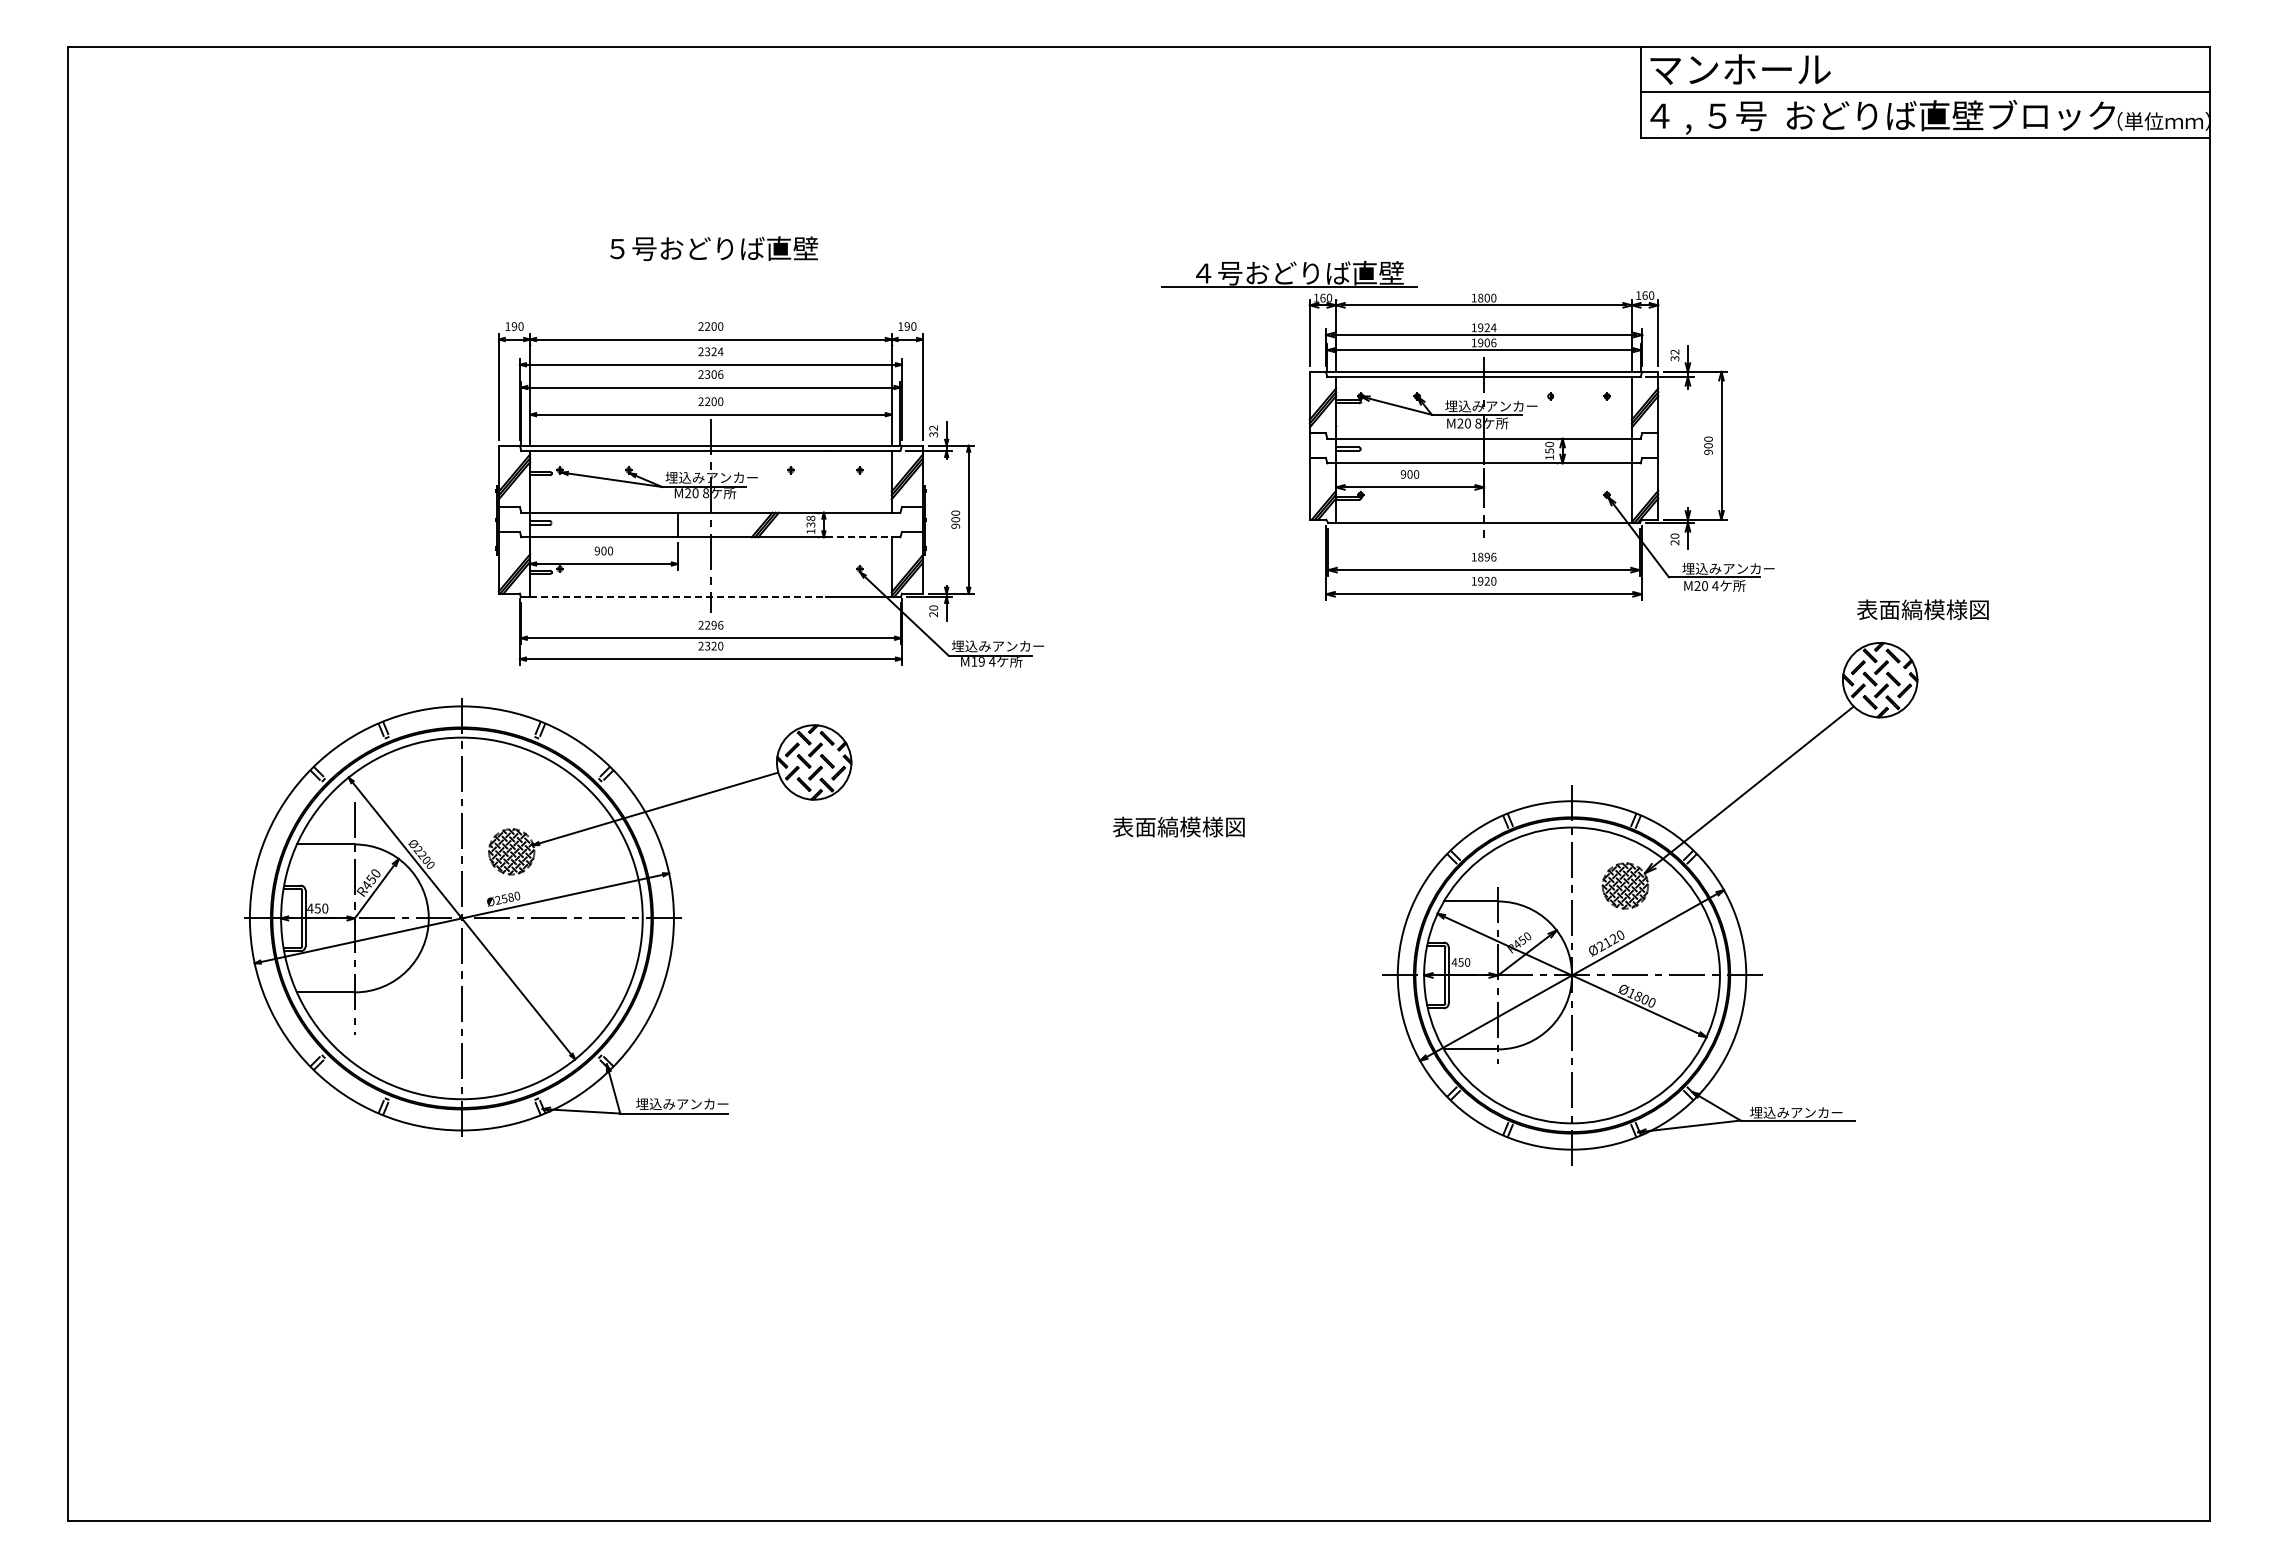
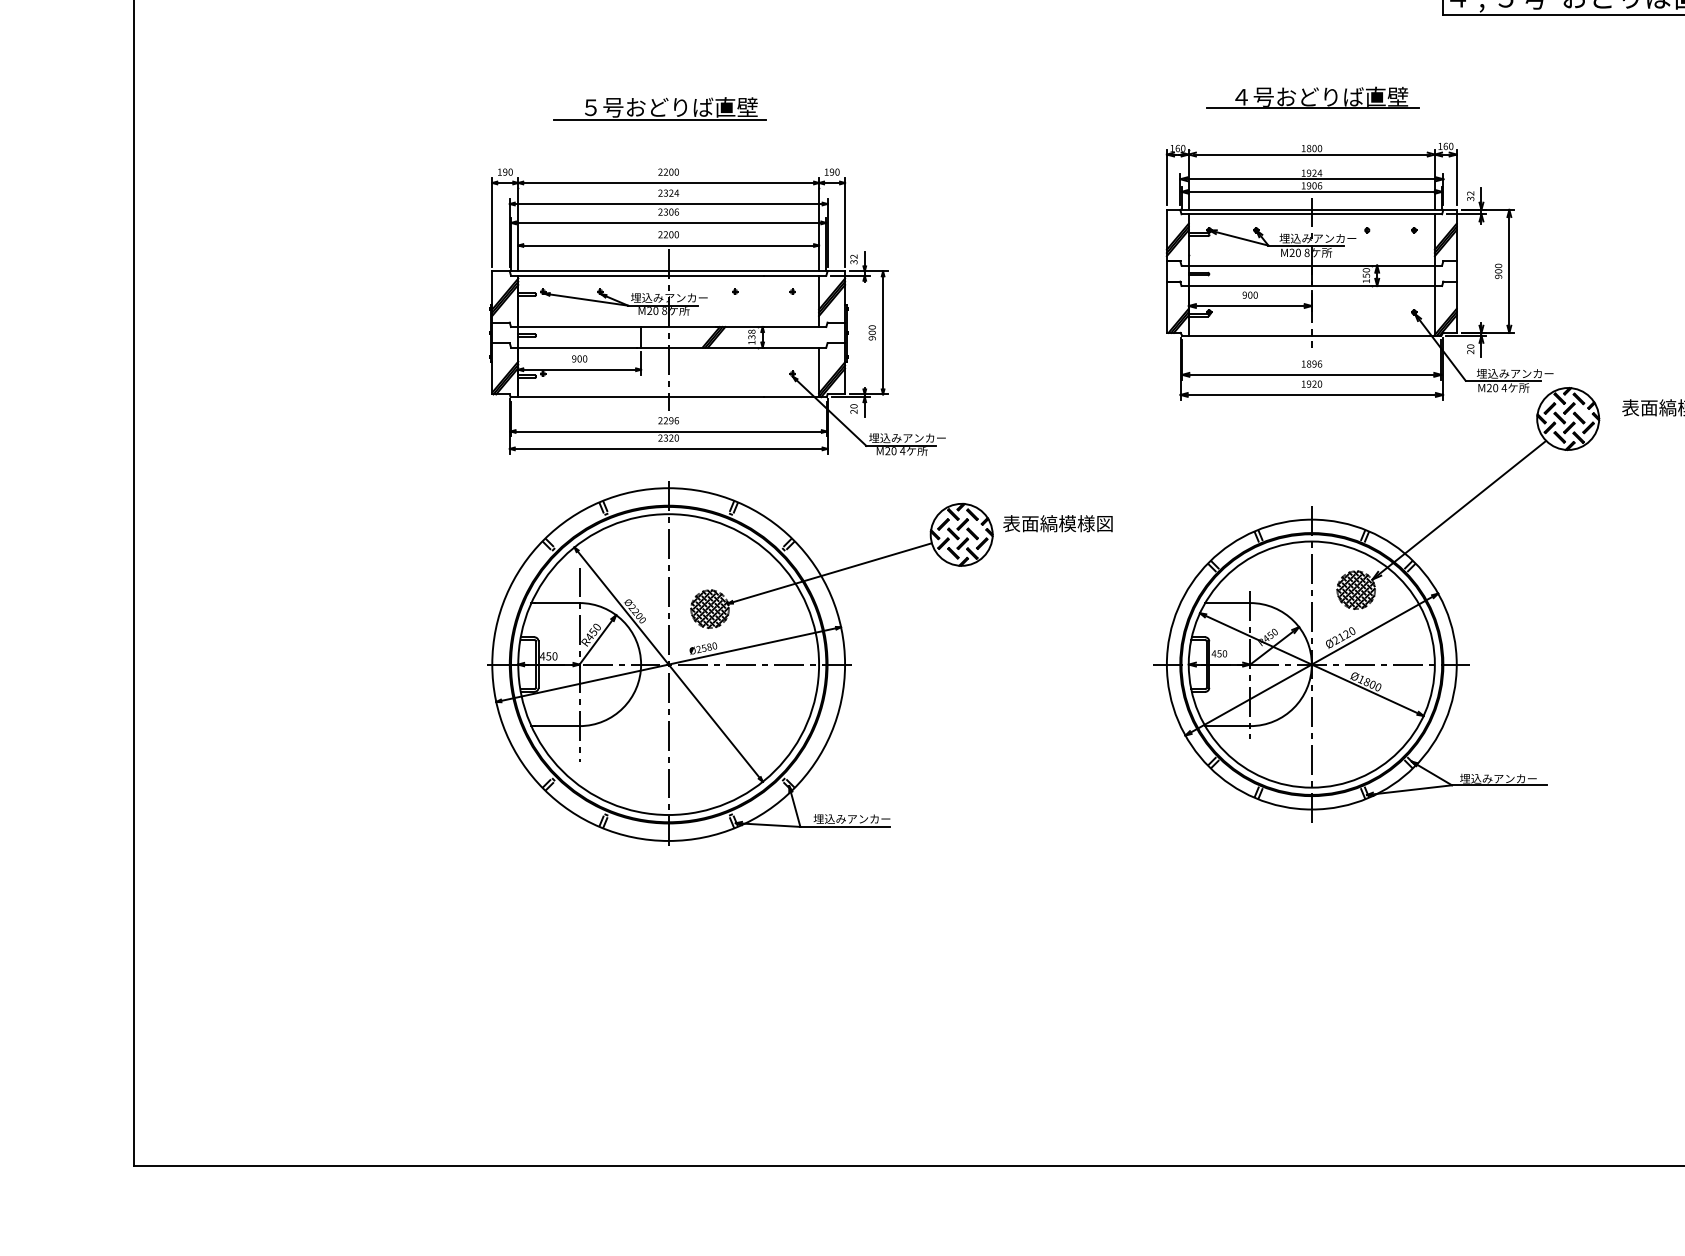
line: (699, 263) -> (659, 119), added
part: (1289, 273) -> (1313, 97), moved
line: (858, 537) -> (791, 347), dashed -> solid
line: (678, 596) -> (641, 396), dashed -> solid
text: (977, 661) -> (890, 450), M19 -> M20
text: (1178, 826) -> (1057, 523), moved
part: (1650, 903) -> (1377, 604), moved
part: (548, 917) -> (740, 663), moved

